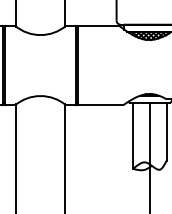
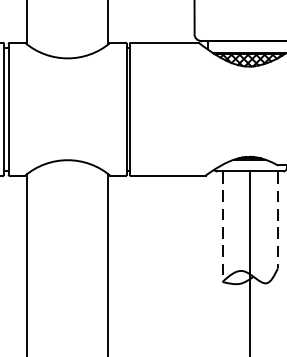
line: (166, 132) -> (277, 221), solid -> dashed
line: (133, 135) -> (222, 226), solid -> dashed

